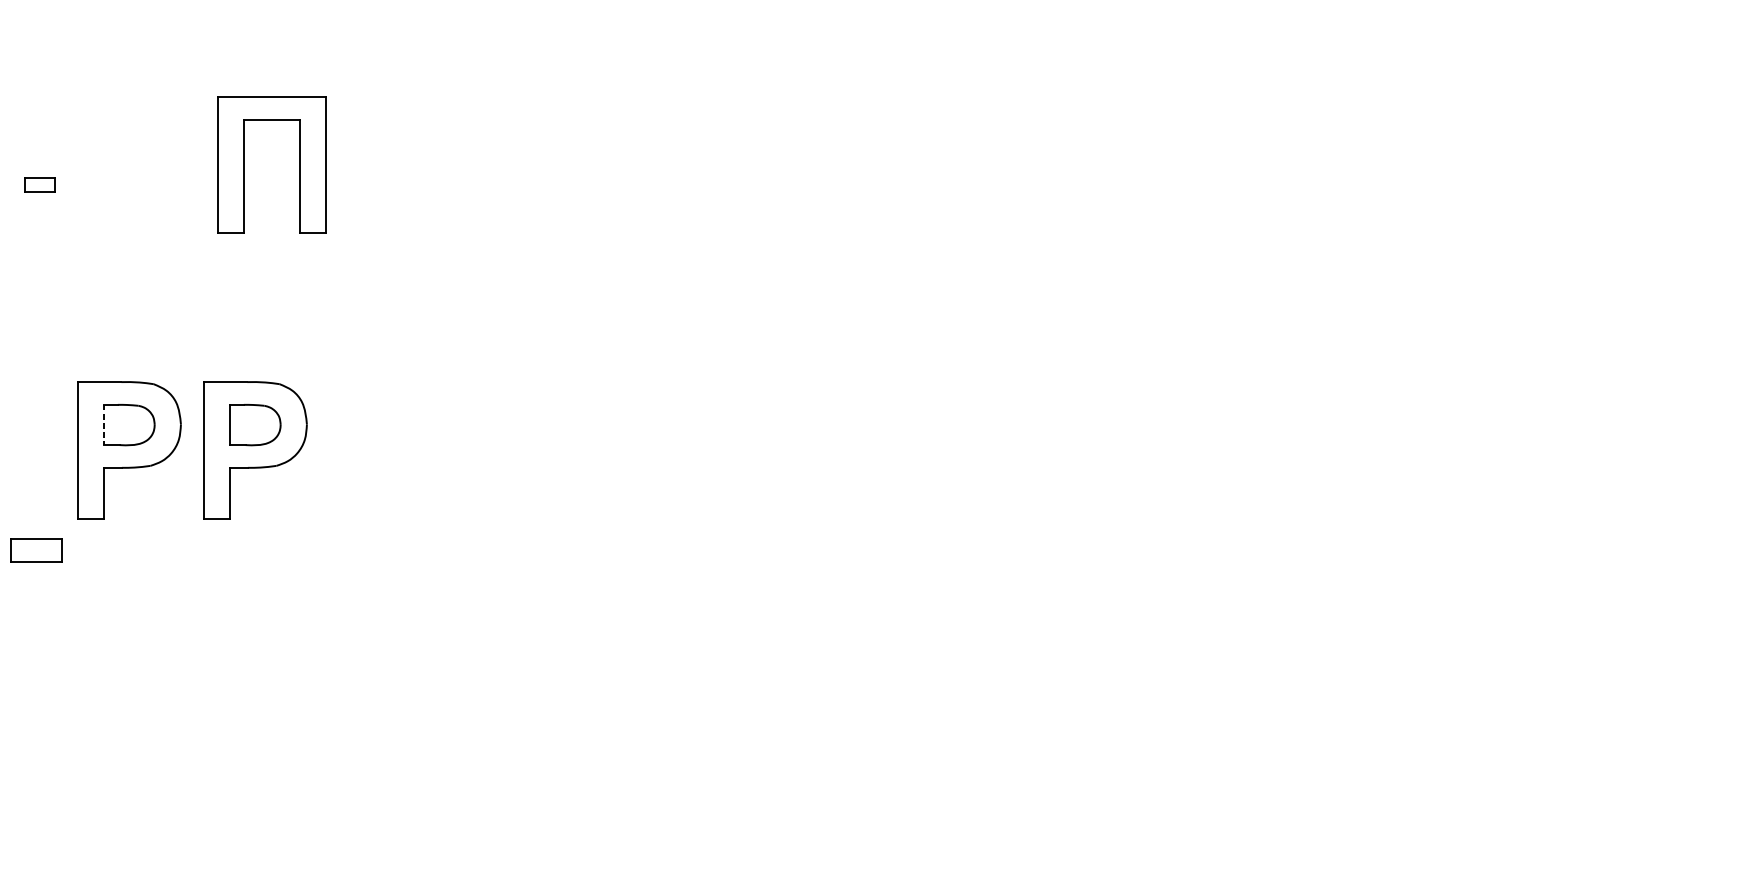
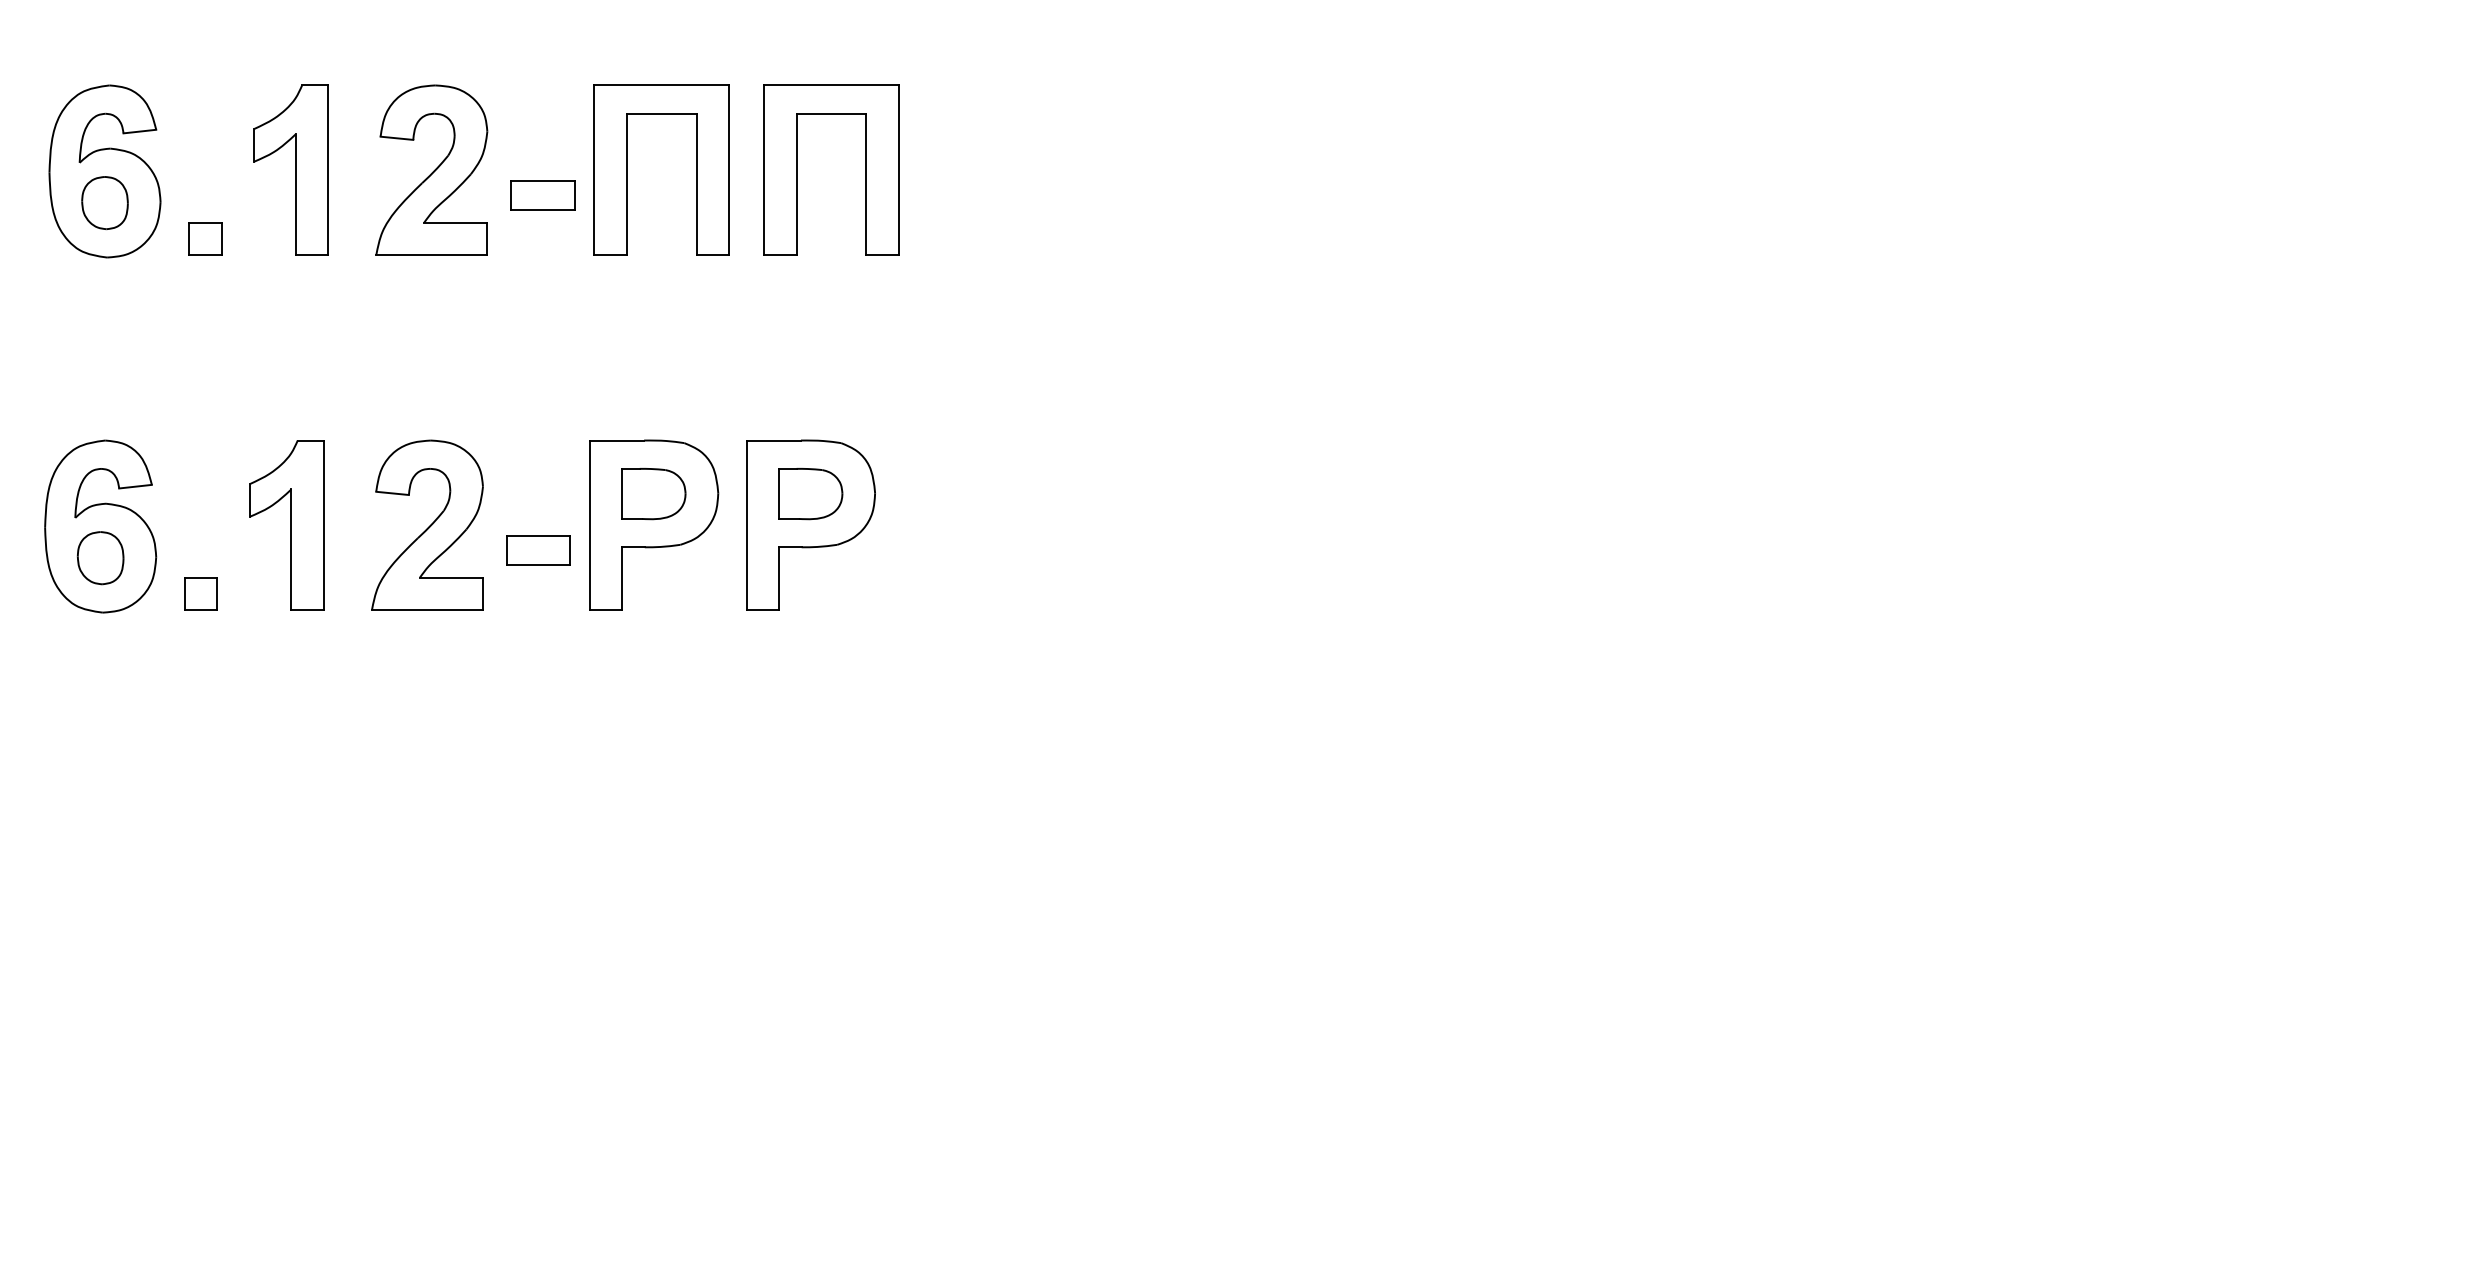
part: (108, 164) -> (627, 169), added
part: (39, 185) -> (542, 195), size x1.67
line: (104, 425) -> (622, 494), dashed -> solid
part: (36, 550) -> (538, 550), moved

